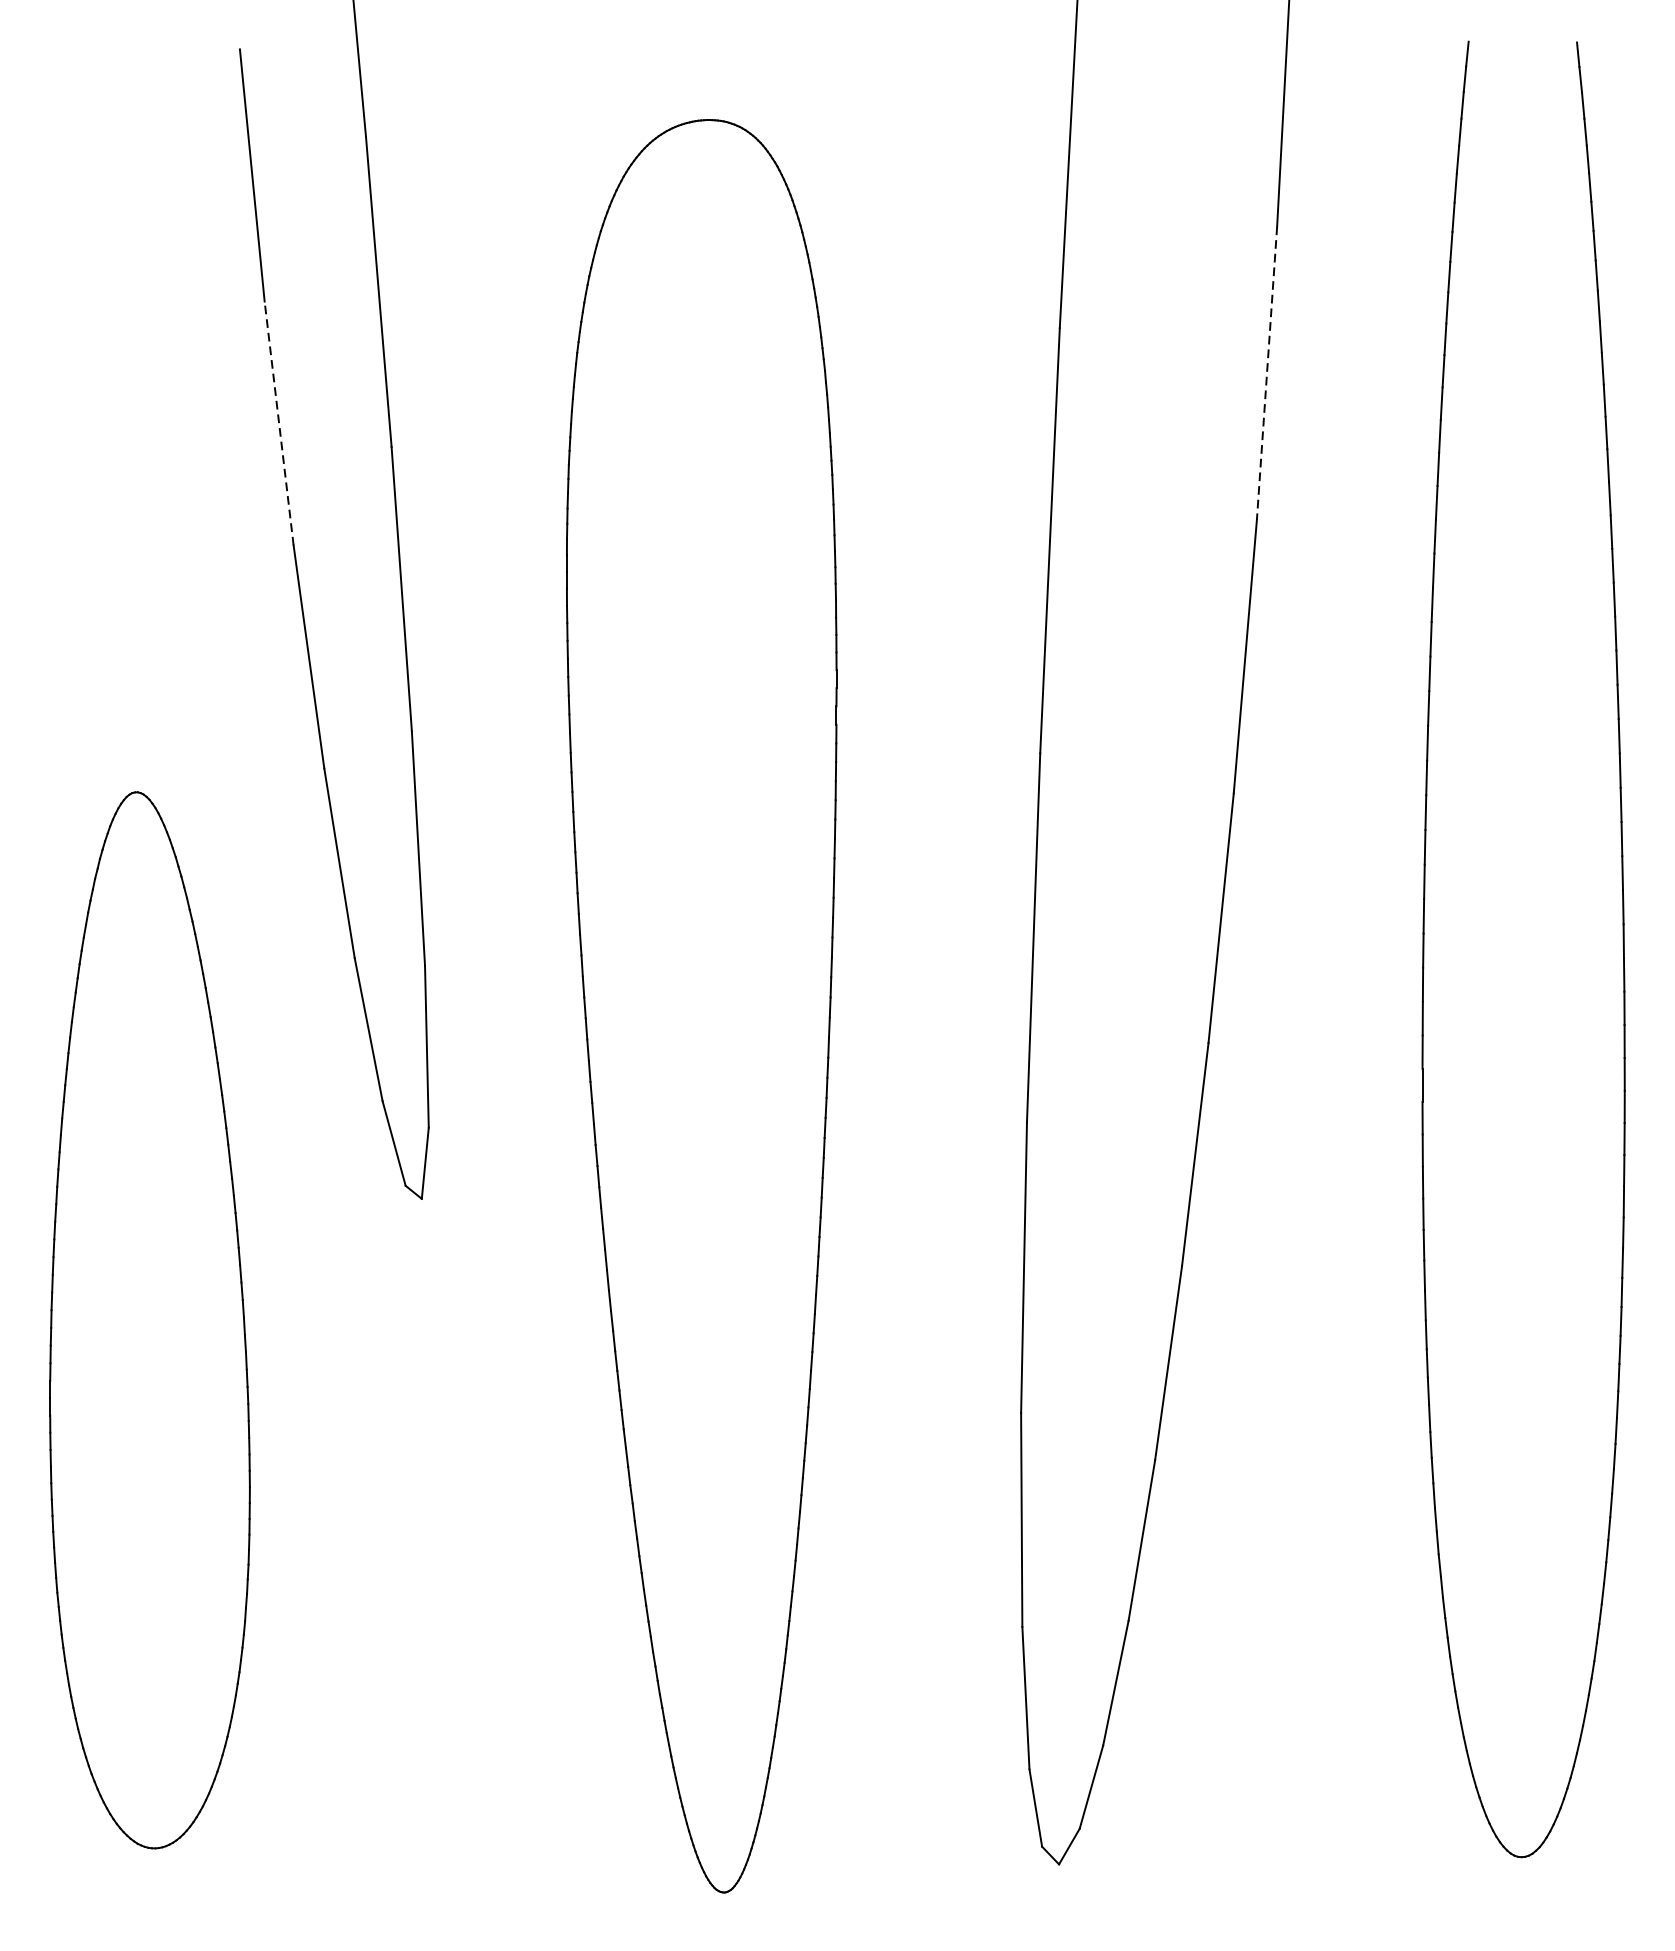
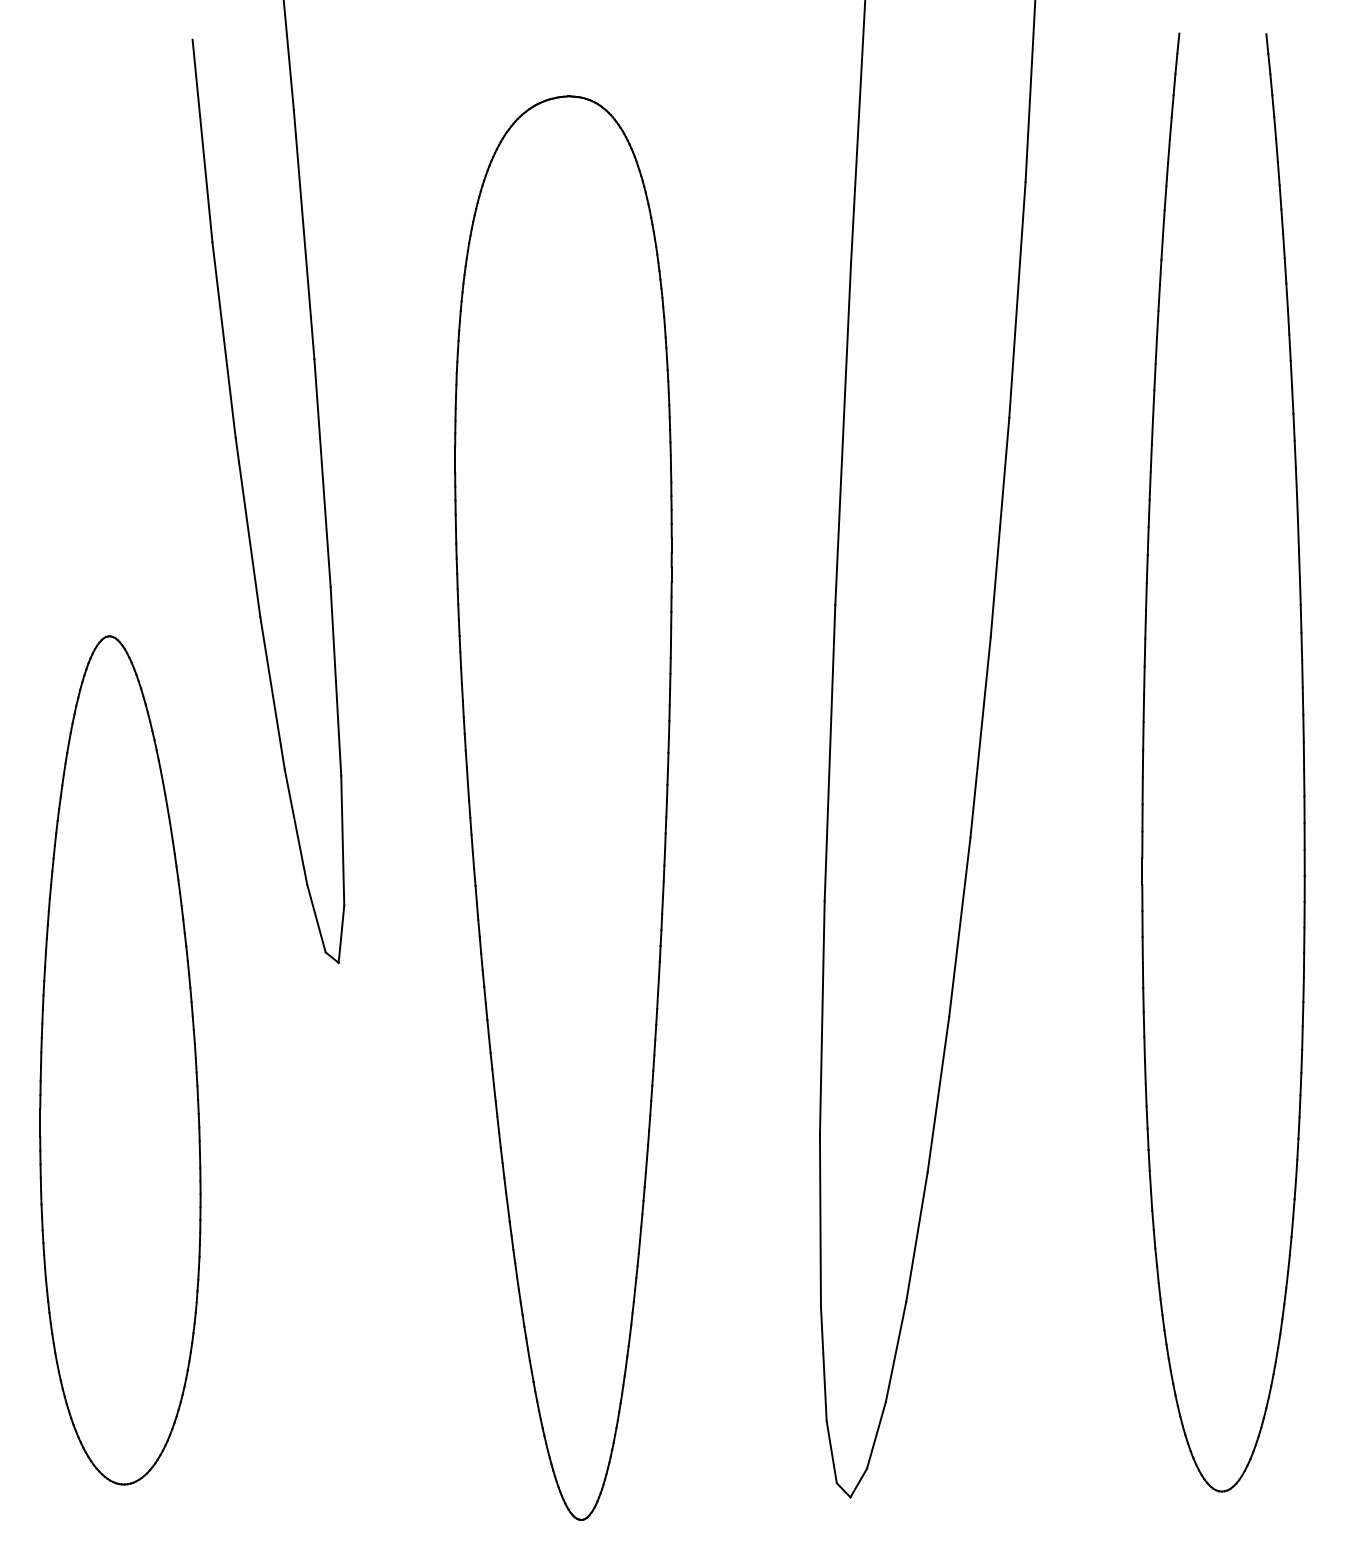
line: (1267, 374) -> (1017, 300), dashed -> solid
line: (279, 423) -> (224, 340), dashed -> solid

